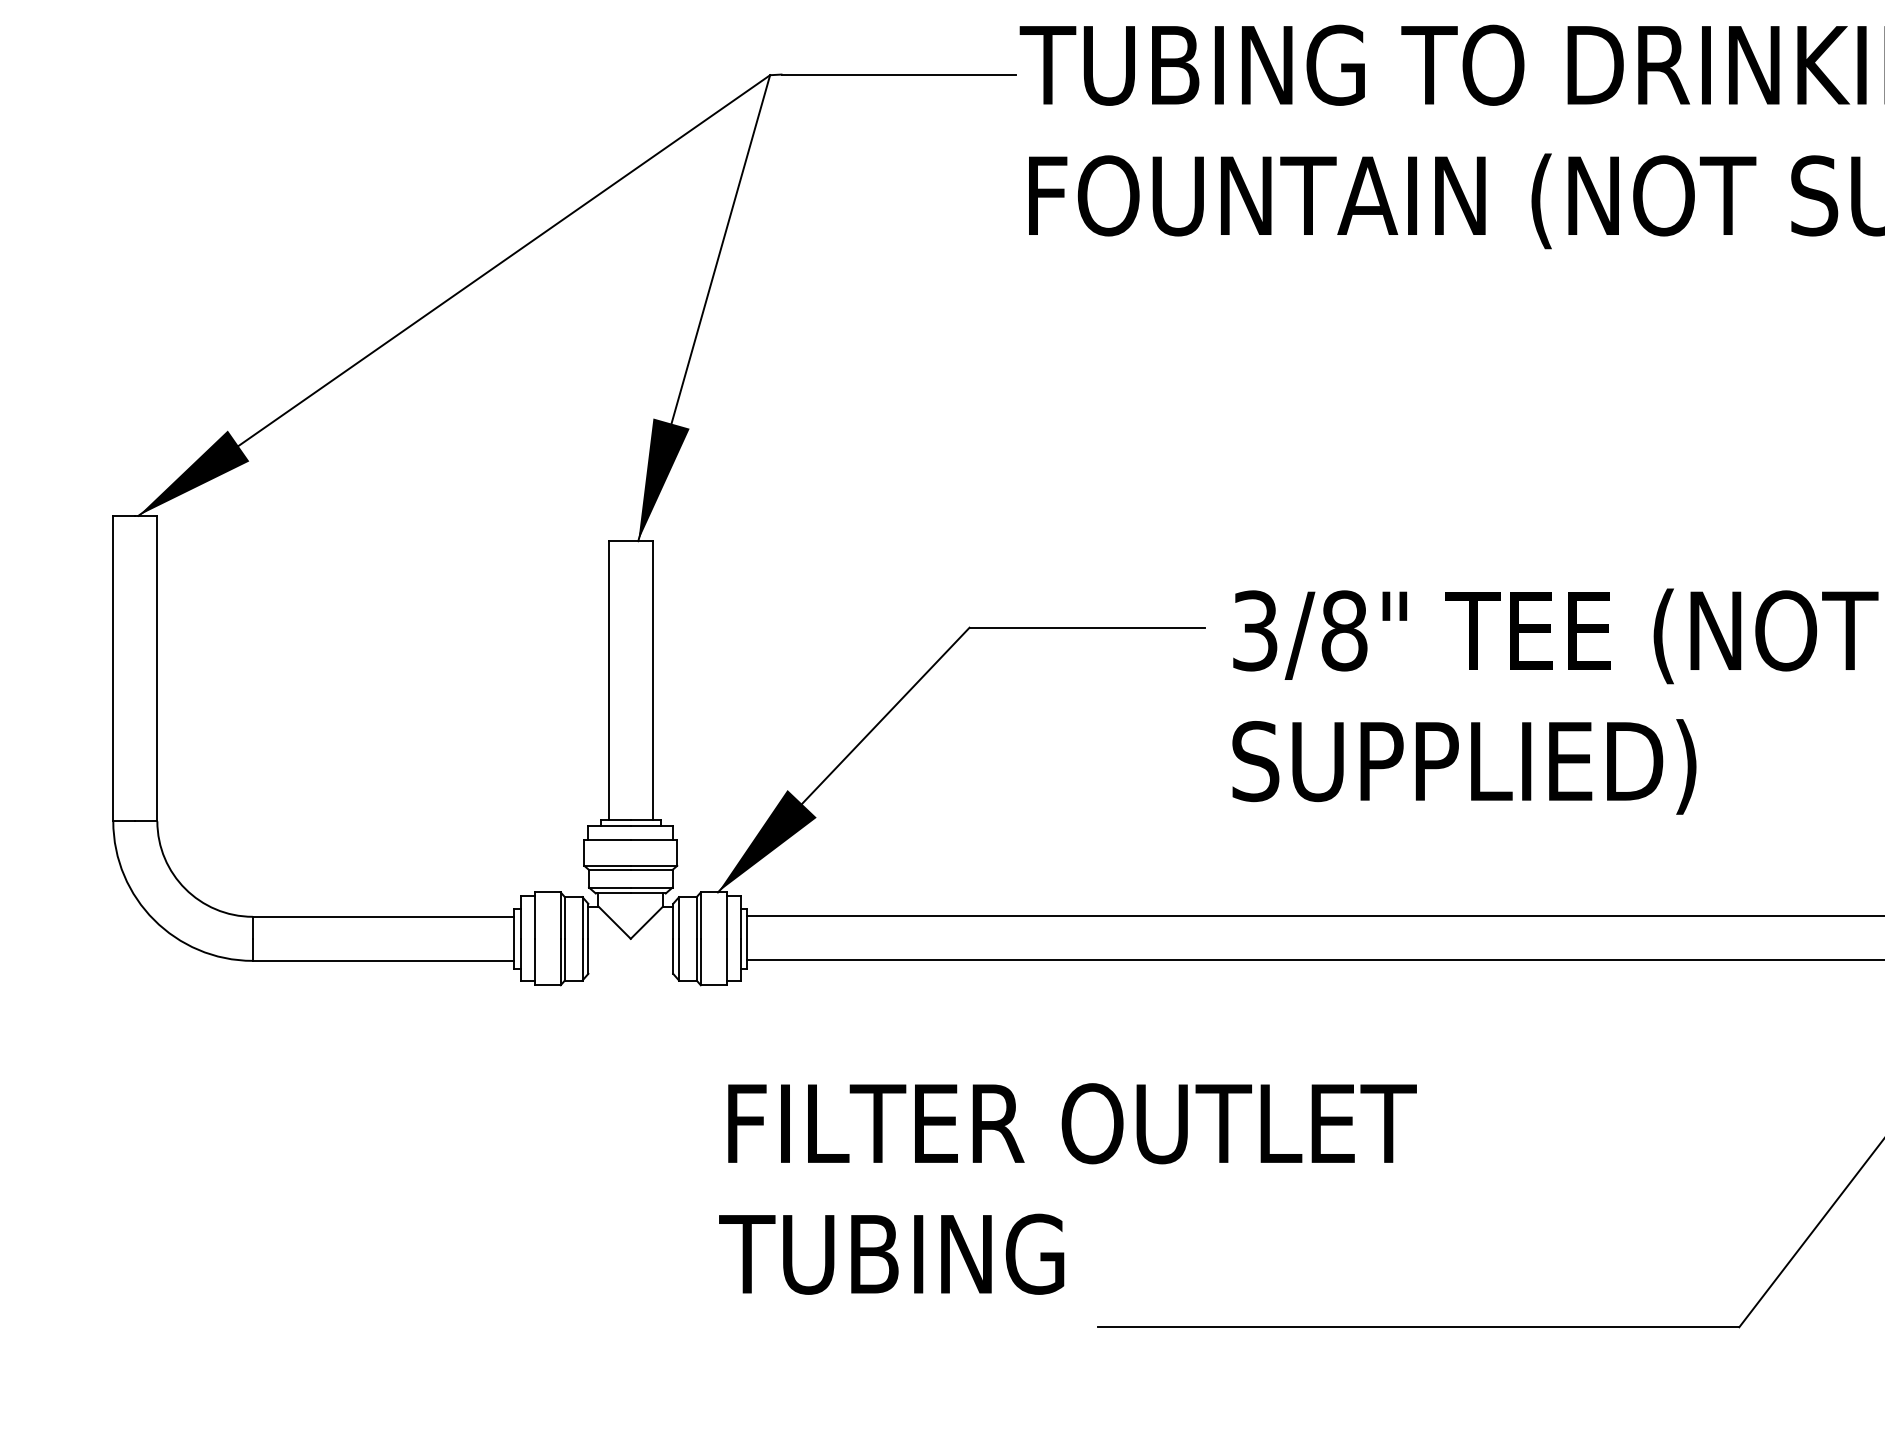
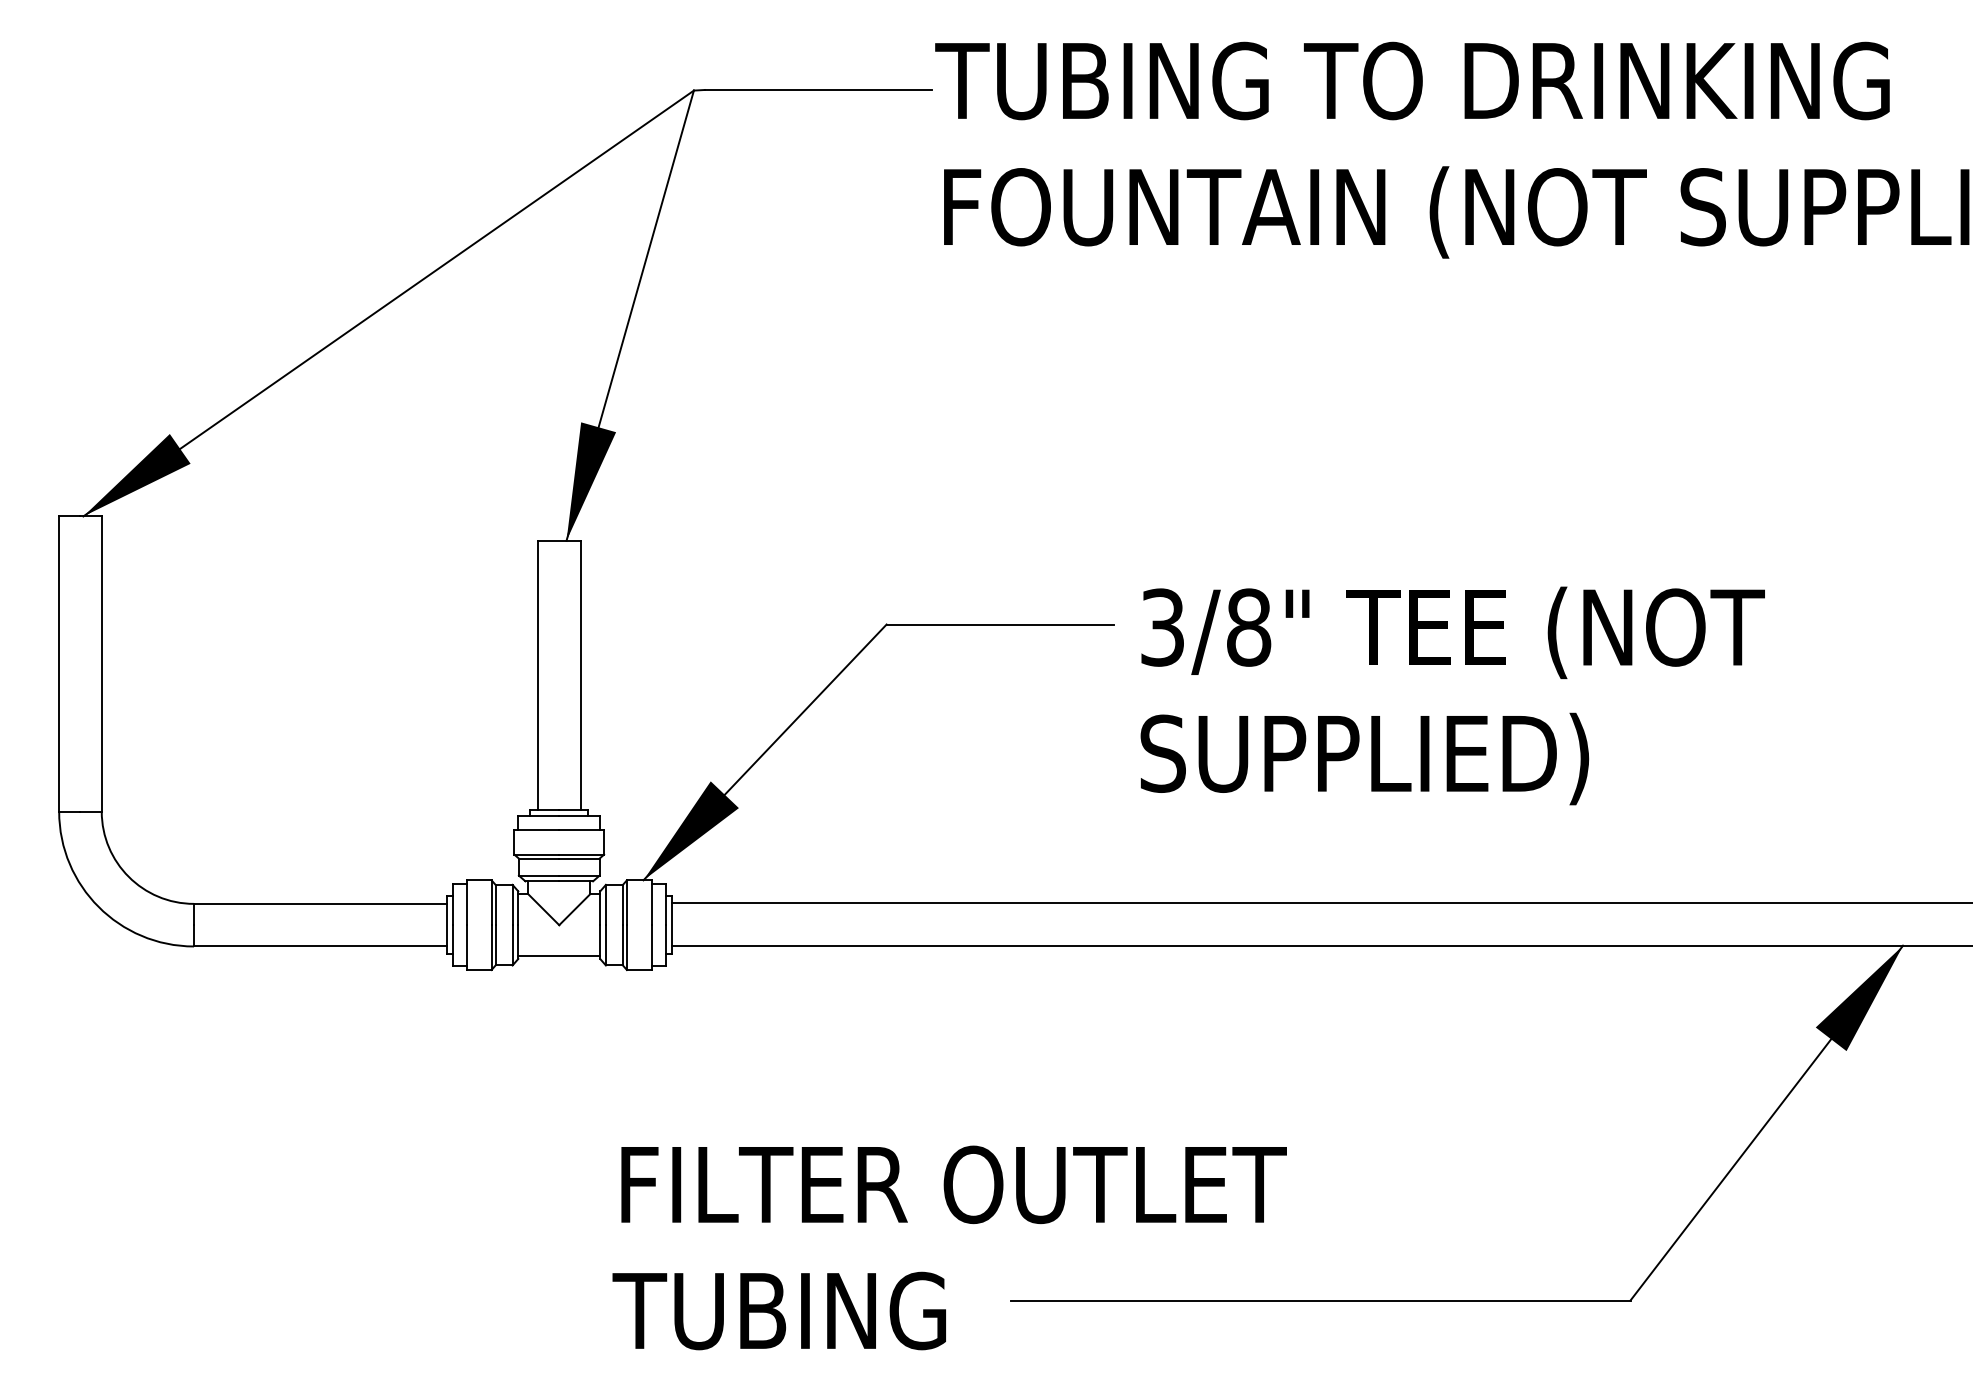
line: (631, 971) -> (559, 956), added
text: (1067, 1188) -> (949, 1247), moved

